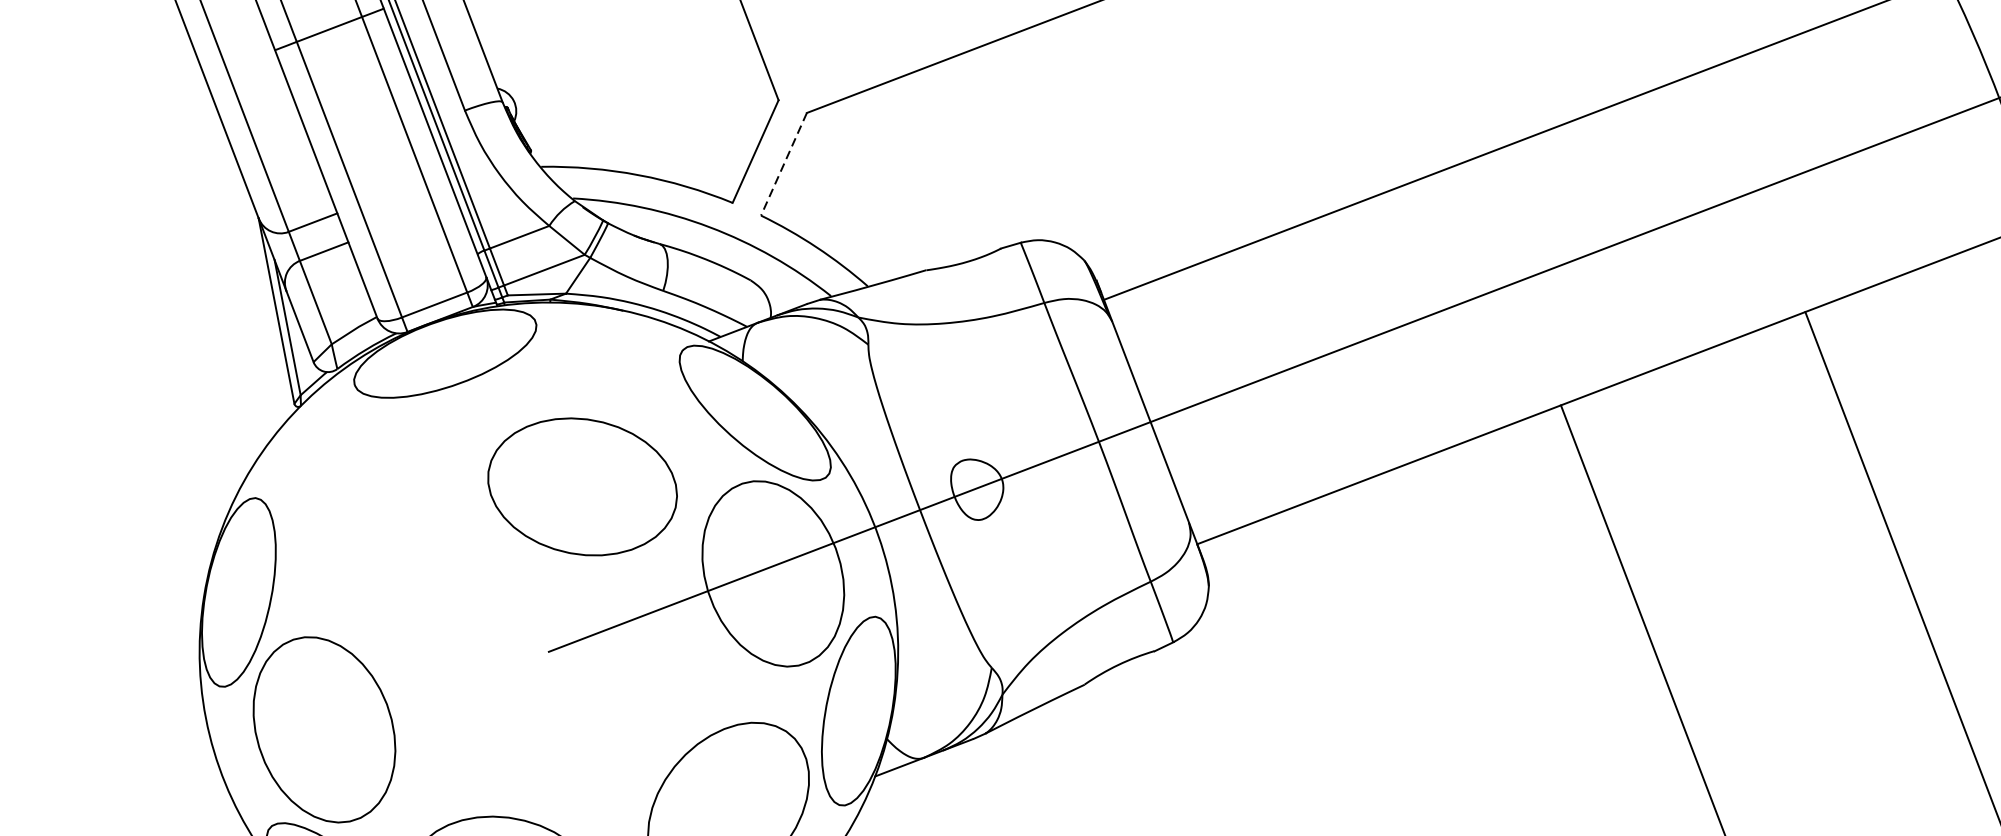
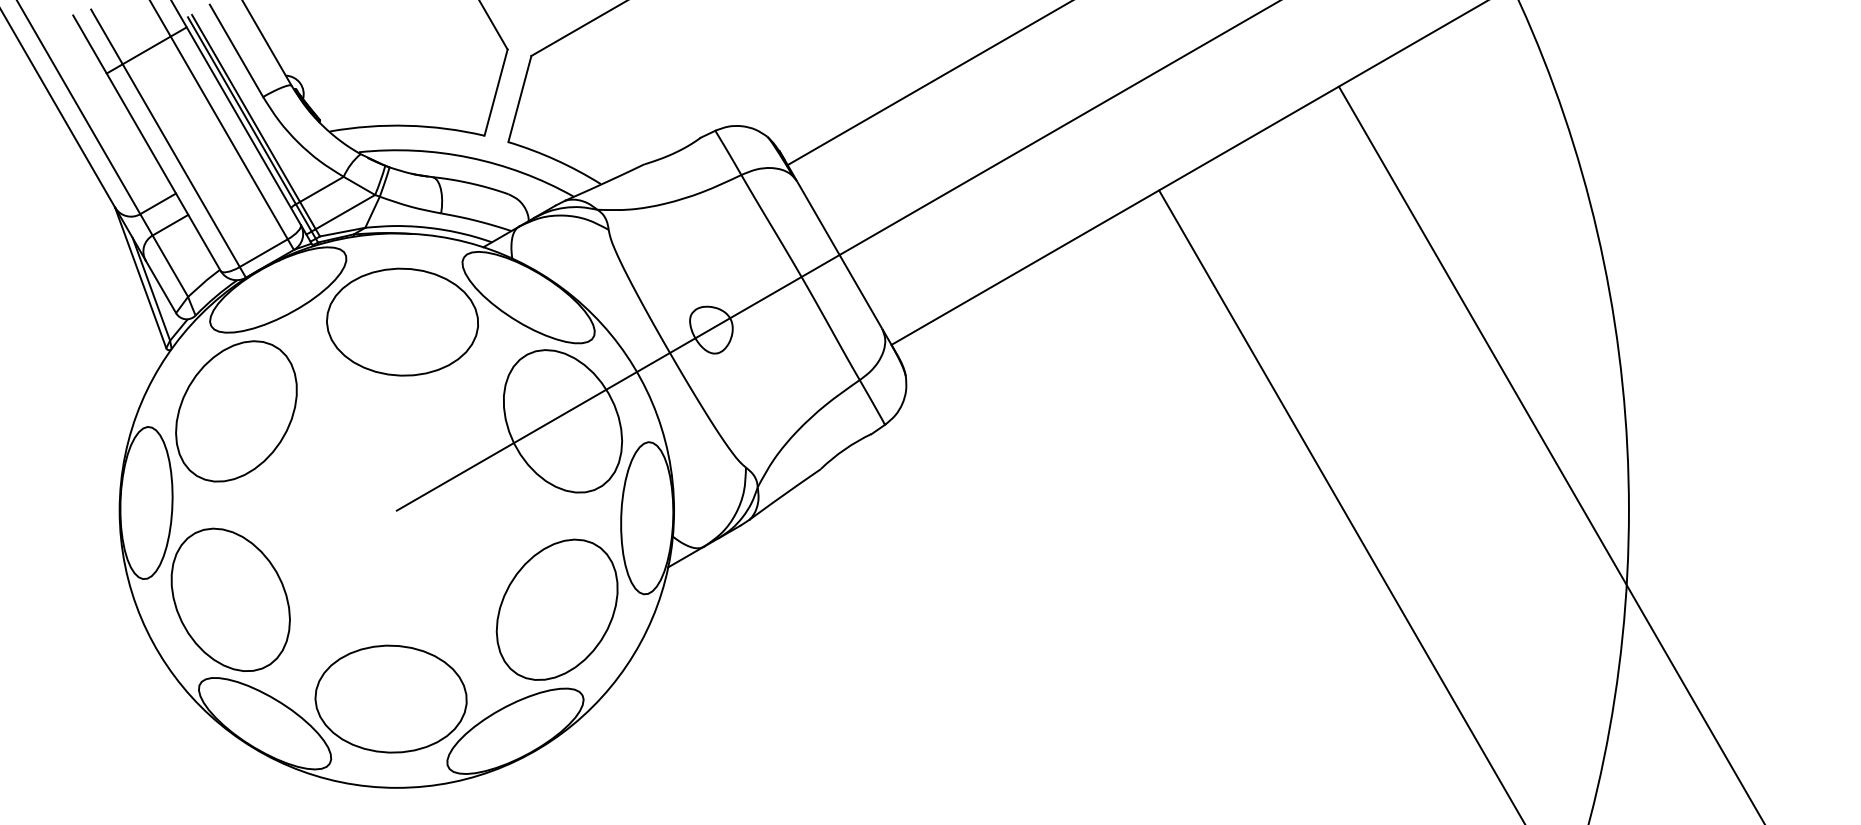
line: (783, 164) -> (519, 99), dashed -> solid
part: (582, 486) -> (402, 321), moved
part: (369, 496) -> (236, 411), added

